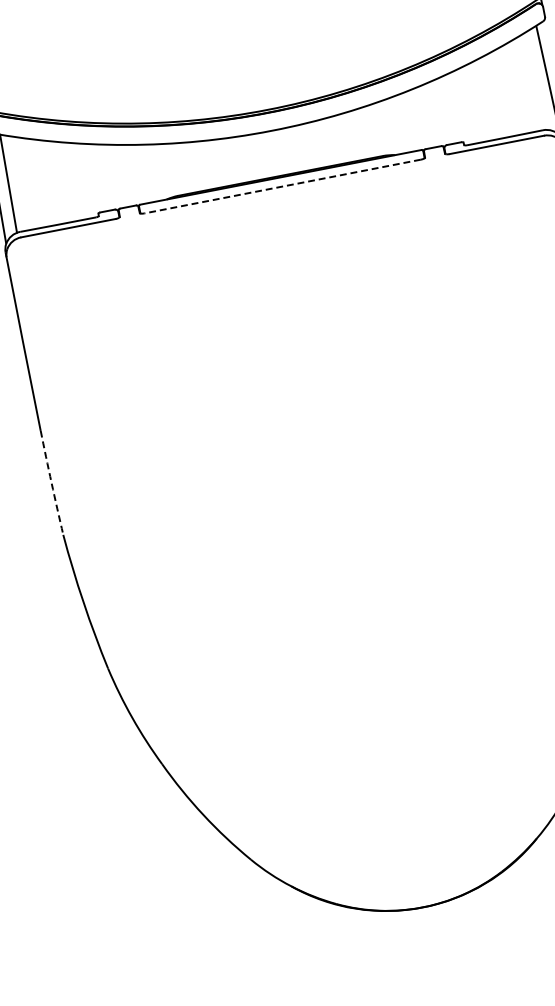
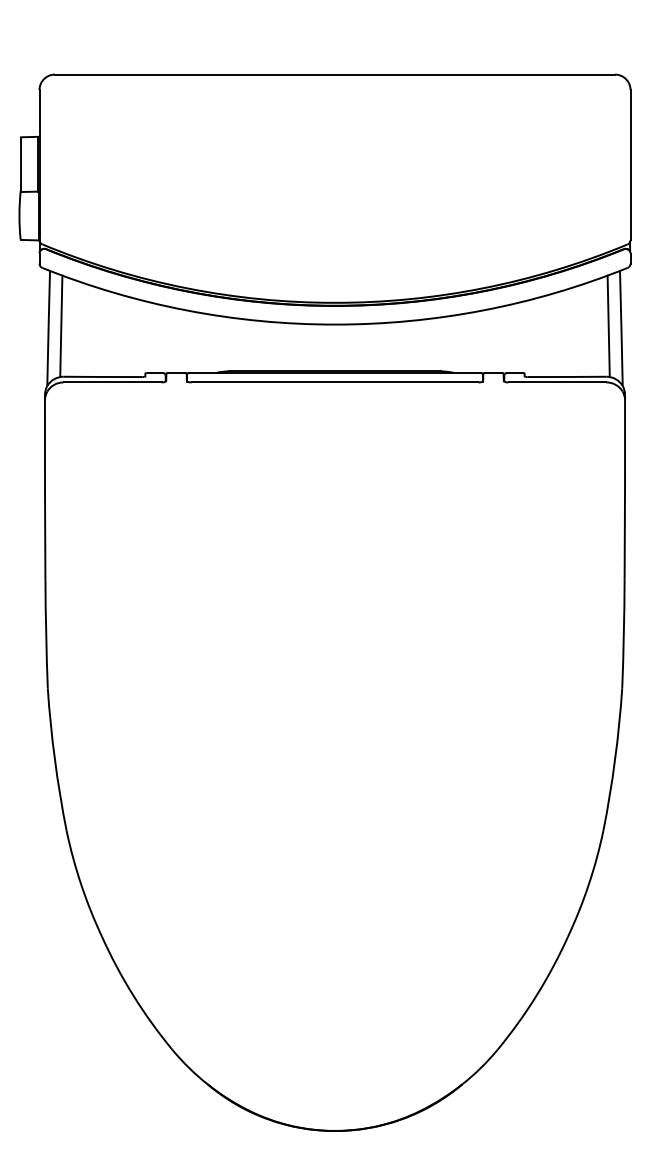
line: (535, 81) -> (608, 326), added
line: (282, 186) -> (334, 382), dashed -> solid
arc: (51, 483) -> (46, 634), dashed -> solid

